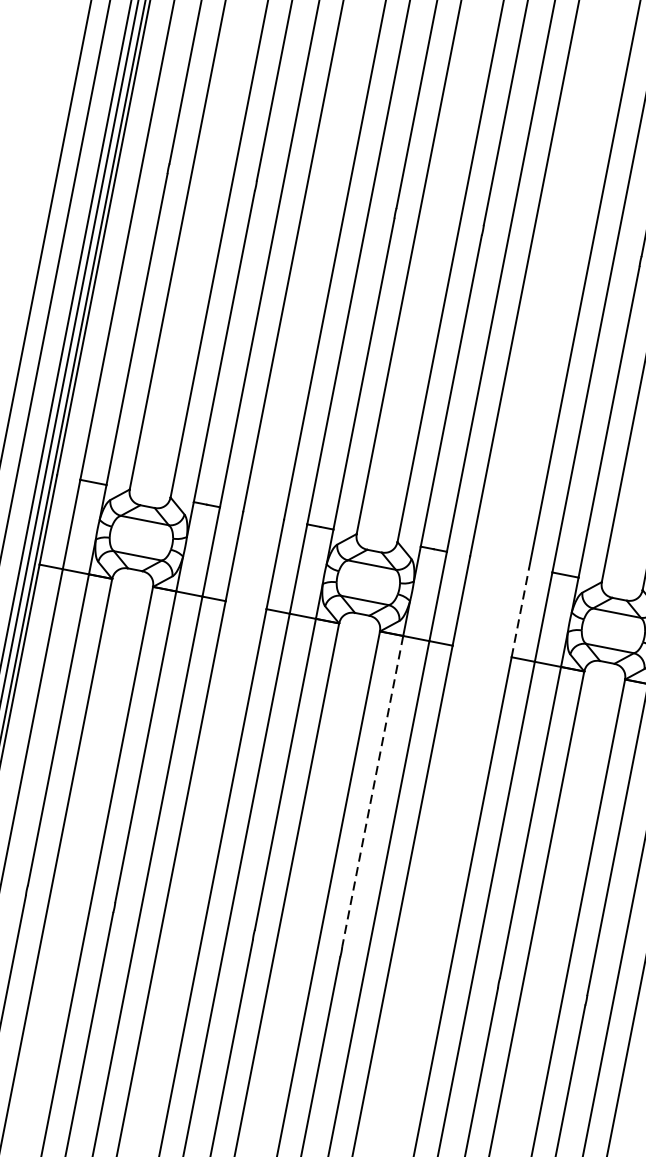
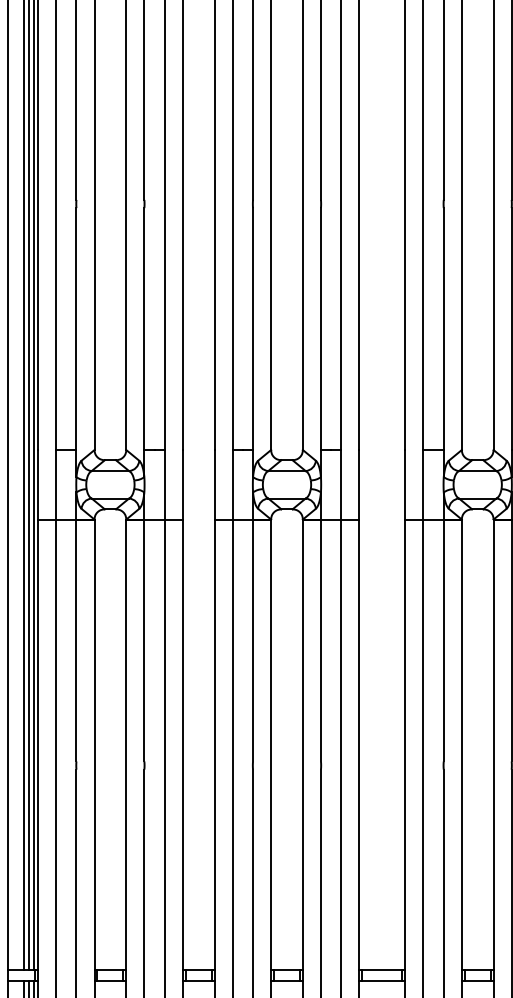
line: (520, 612) -> (405, 484), dashed -> solid
line: (372, 791) -> (320, 640), dashed -> solid

